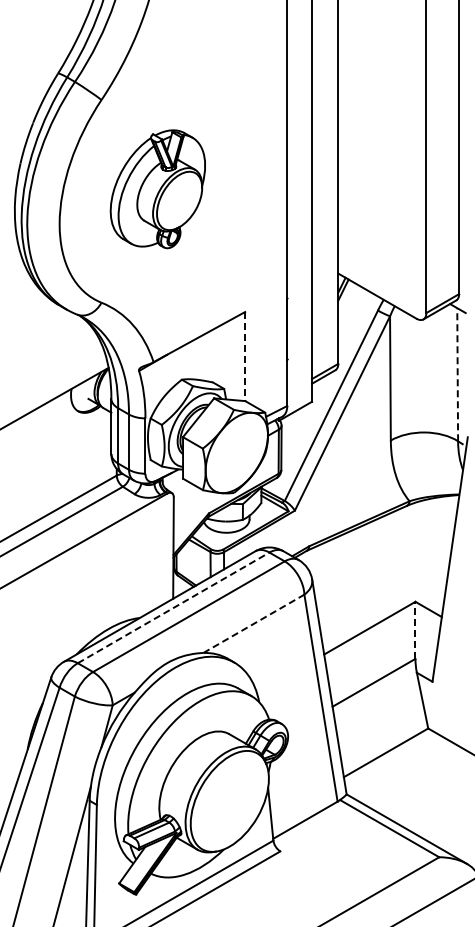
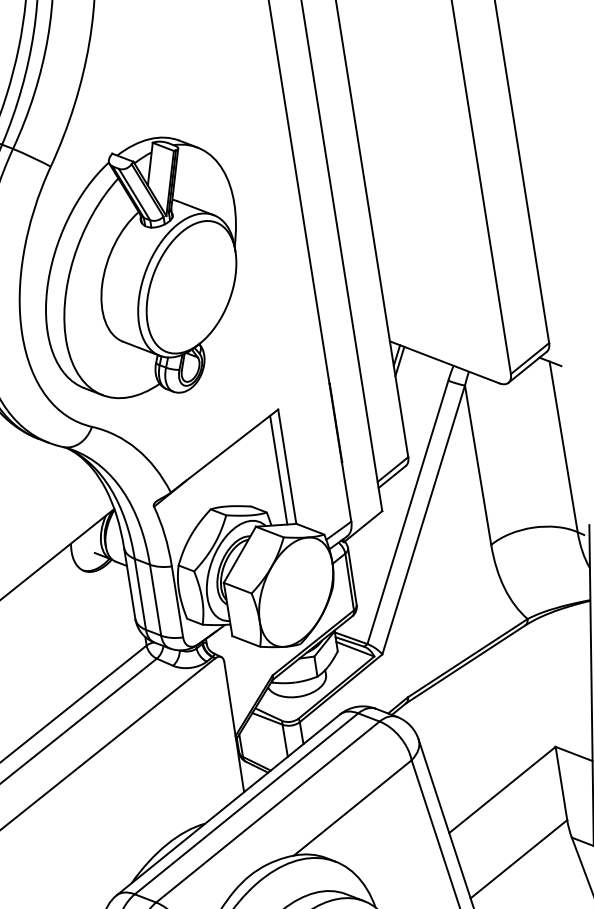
part: (157, 189) -> (140, 270), size x1.67
line: (245, 356) -> (287, 466), dashed -> solid
line: (238, 357) -> (278, 469), added
line: (457, 374) -> (563, 446), dashed -> solid
line: (173, 607) -> (246, 803), dashed -> solid
line: (254, 623) -> (353, 807), dashed -> solid
line: (415, 630) -> (561, 783), dashed -> solid

